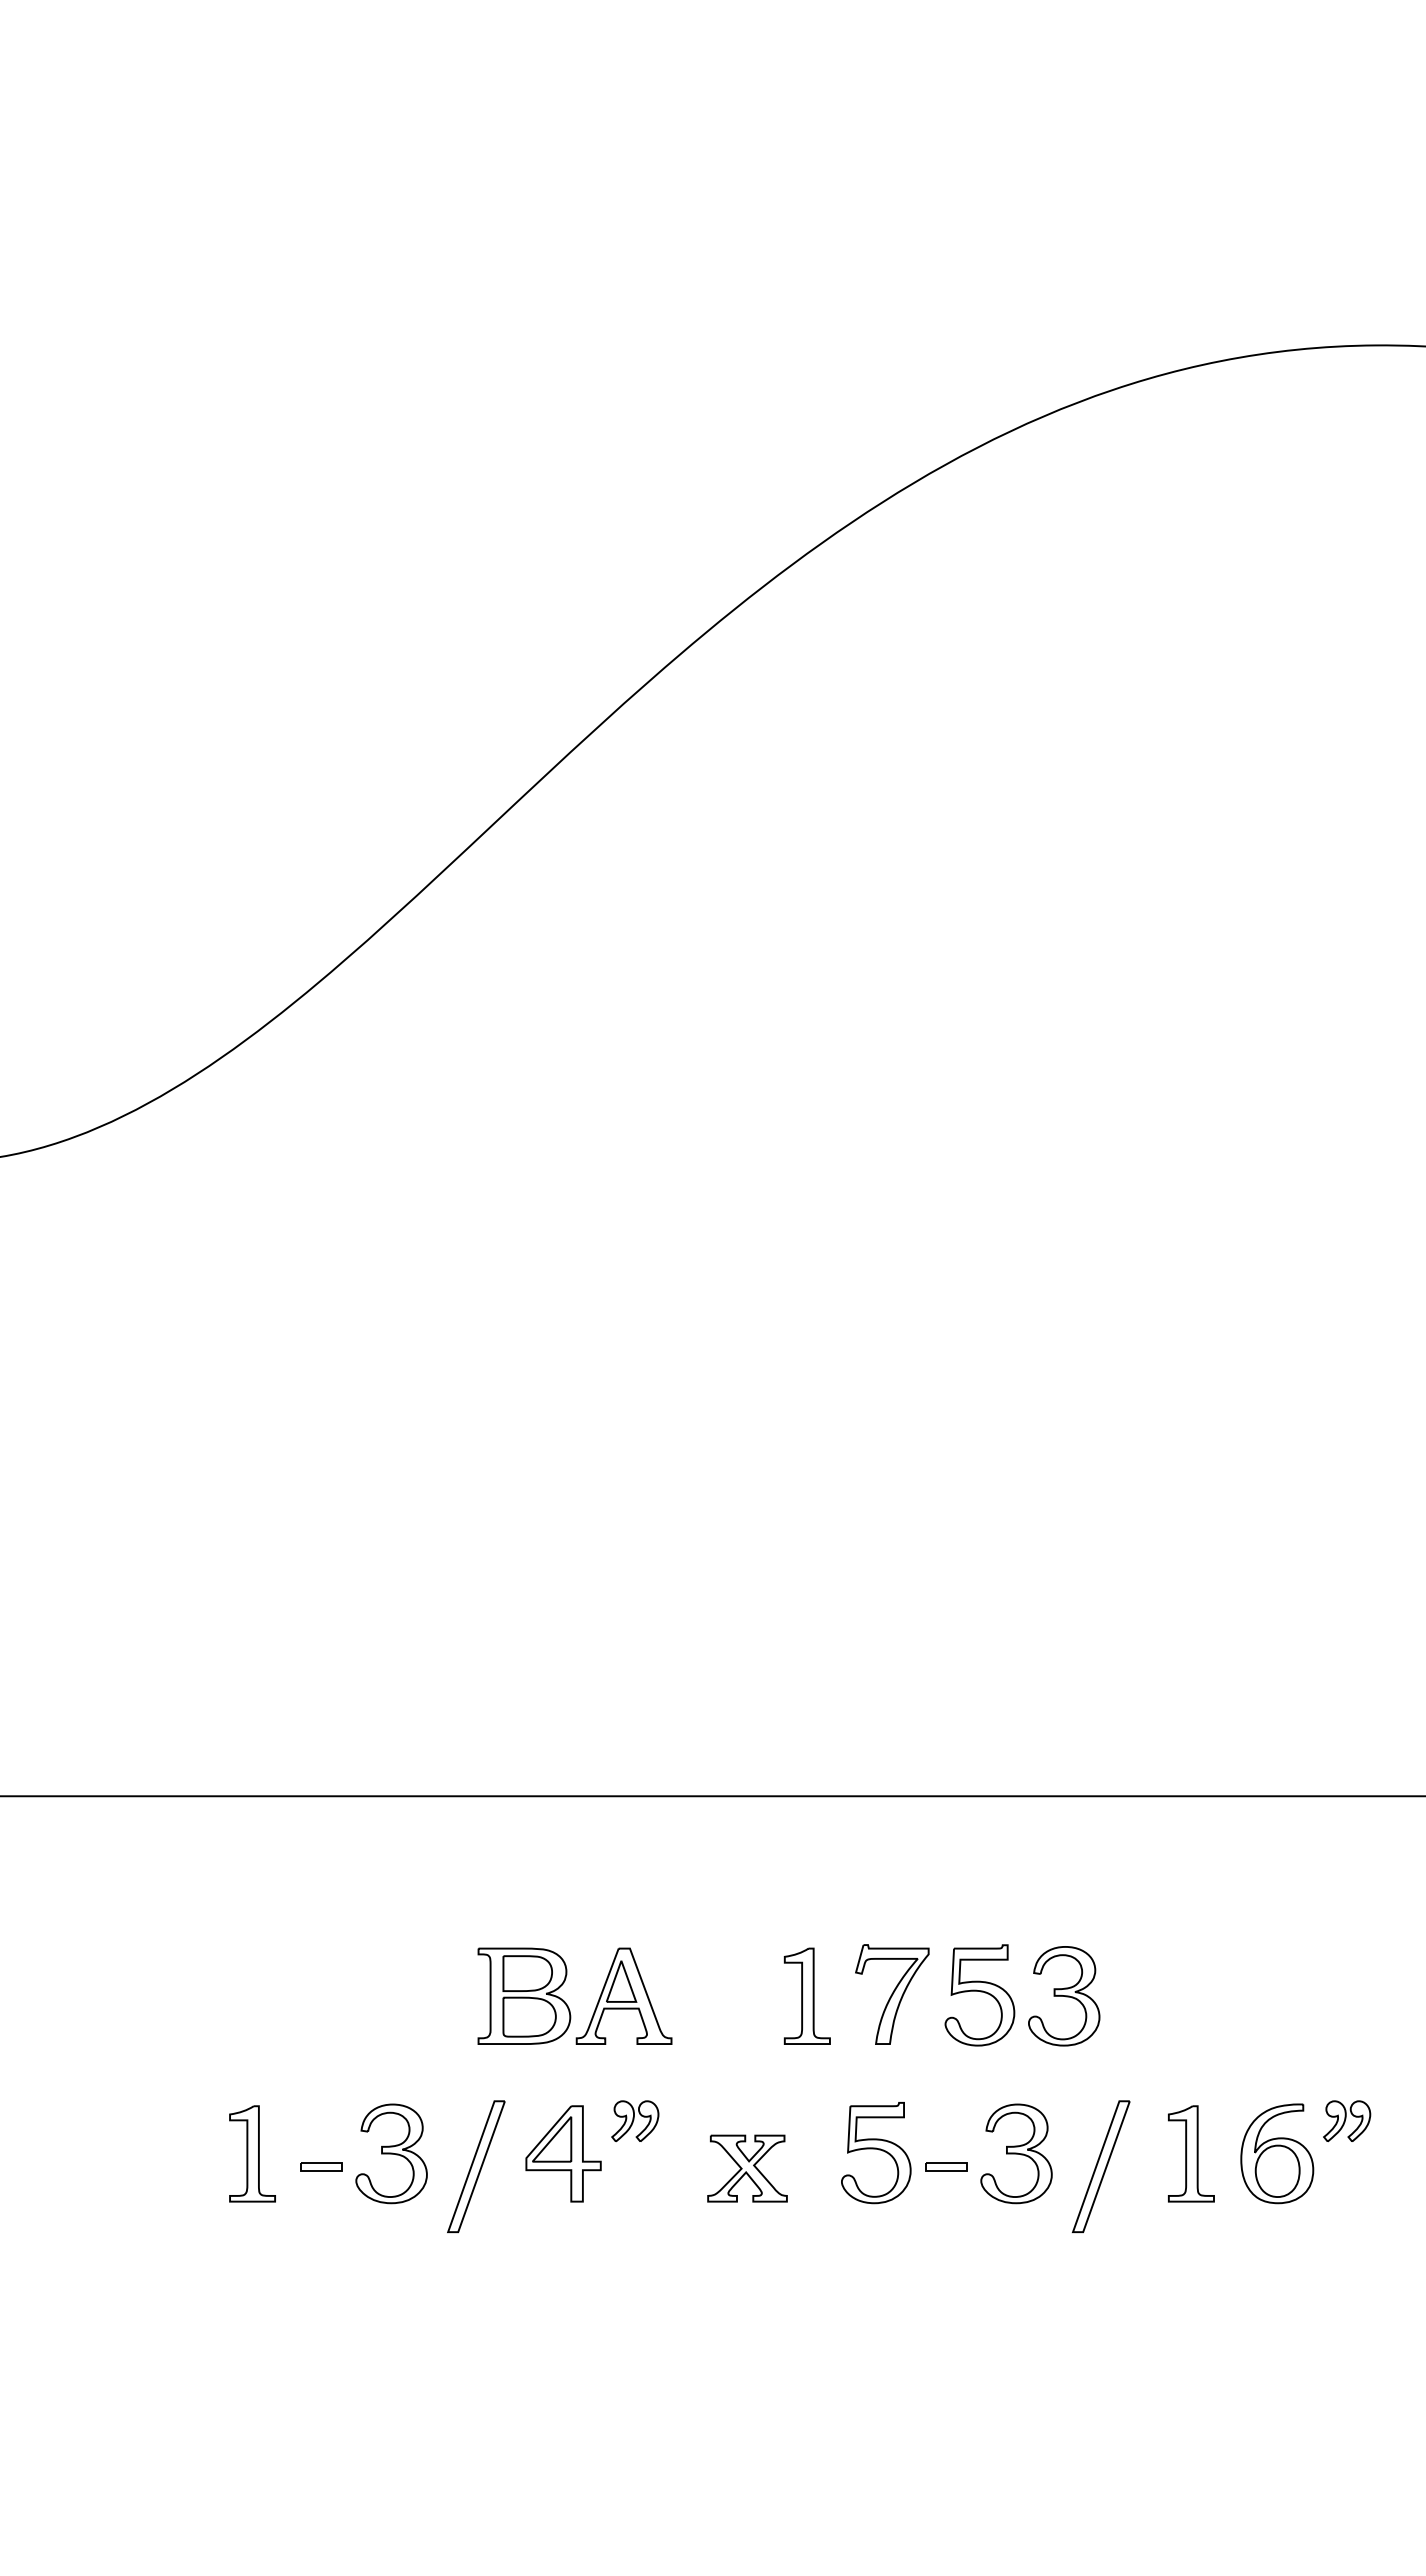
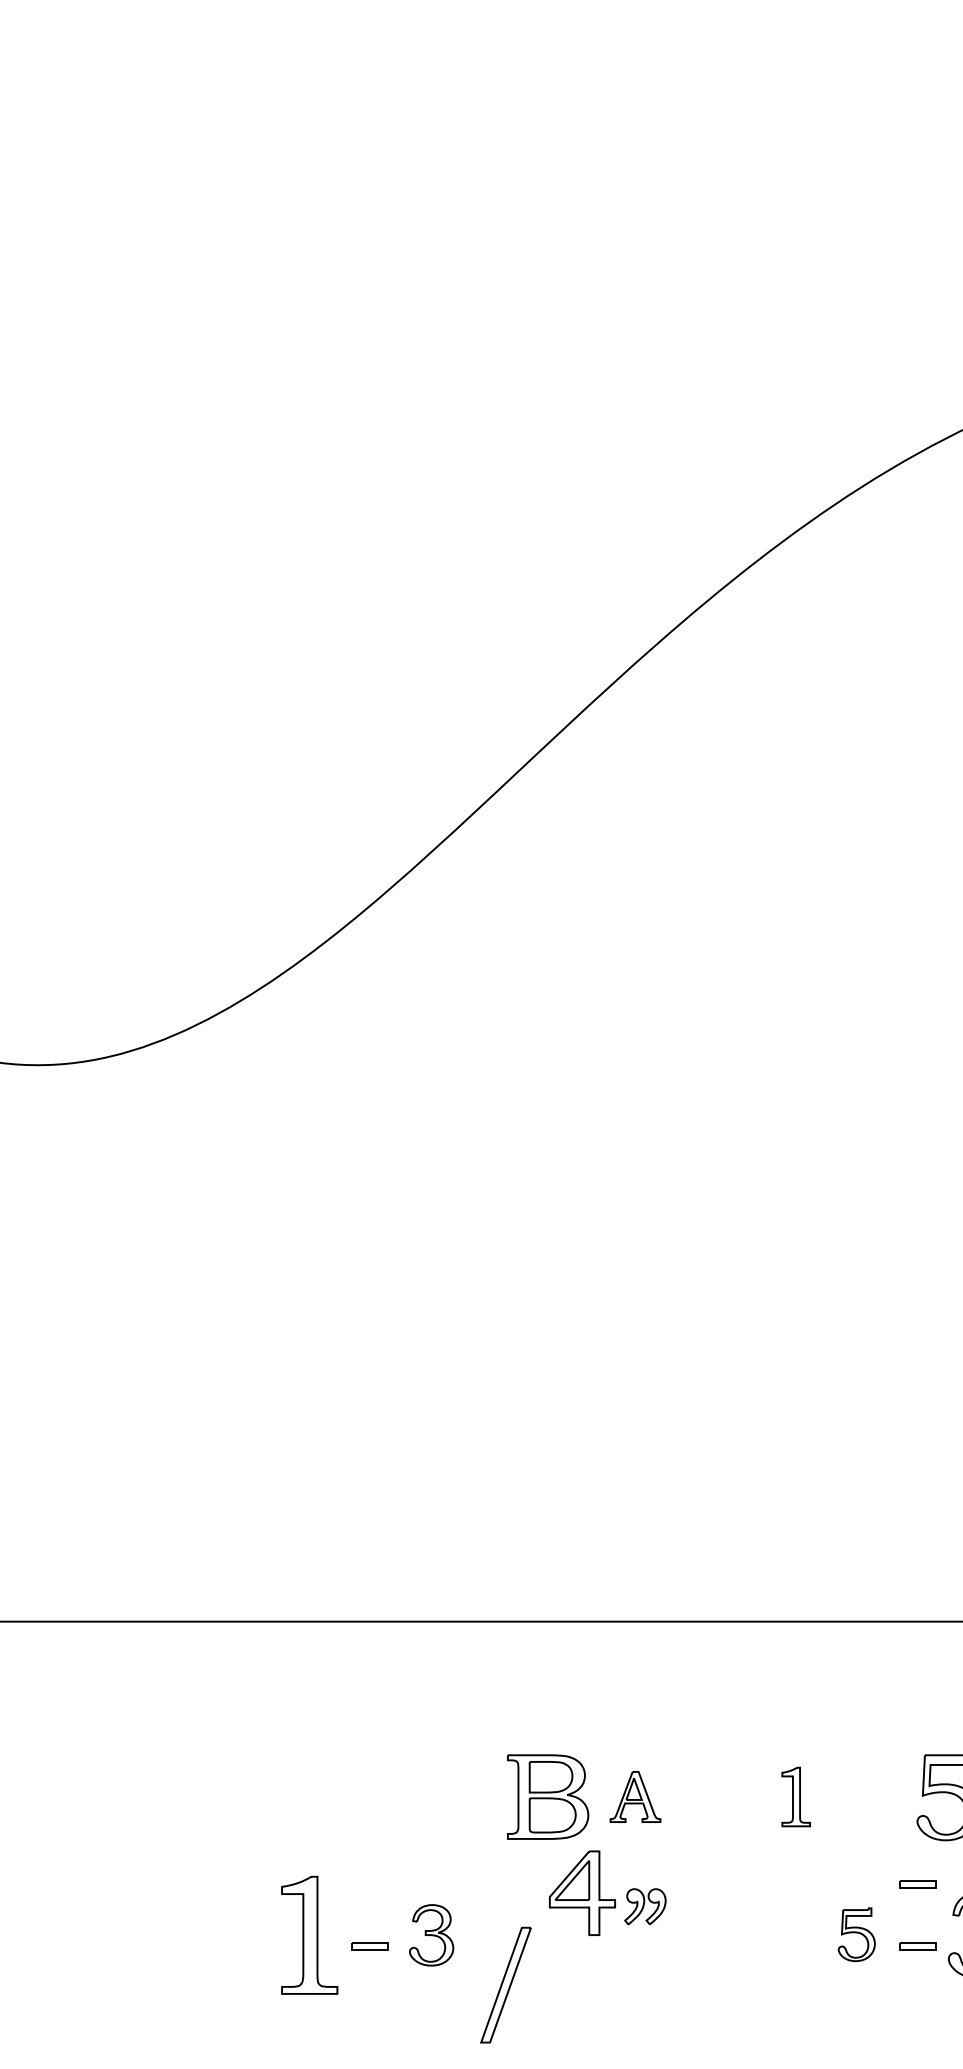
part: (892, 1994) -> (870, 1795), removed
part: (623, 1995) -> (635, 1796), size x0.6
part: (806, 1995) -> (795, 1796), size x0.7
part: (946, 2095) -> (918, 1884), added
part: (252, 2153) -> (309, 1934), size x1.4
part: (391, 2153) -> (431, 1934), size x0.7
part: (563, 2153) -> (582, 1892), moved
part: (876, 2153) -> (856, 1934), size x0.6
part: (476, 2166) -> (506, 1984), moved
part: (747, 2168) -> (743, 1948), removed

